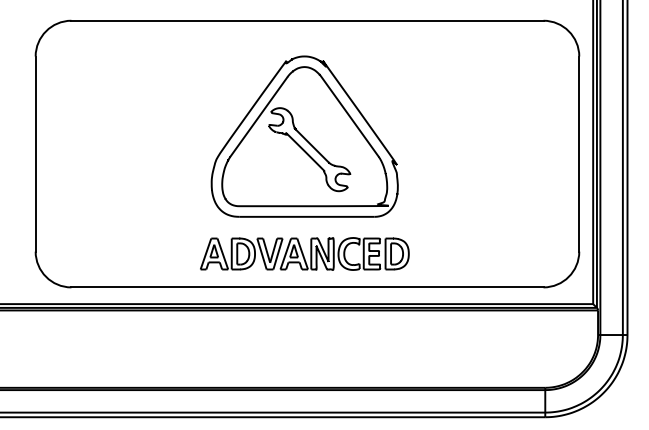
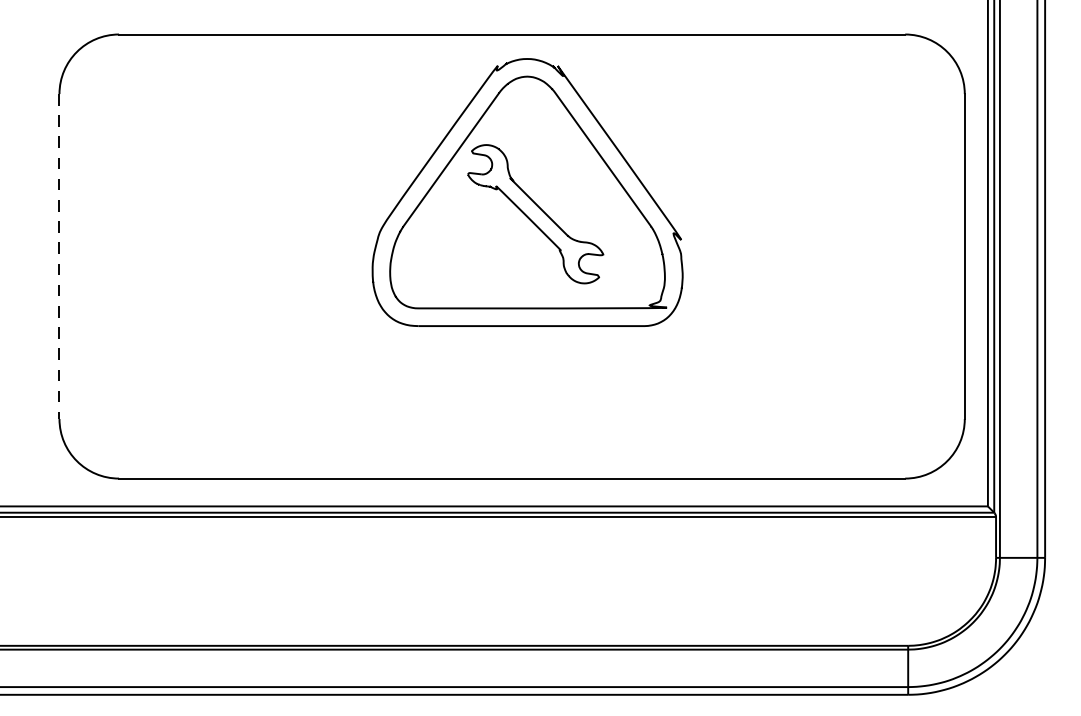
part: (304, 136) -> (527, 192), moved
line: (35, 154) -> (59, 257), solid -> dashed
part: (304, 253) -> (507, 422), removed

